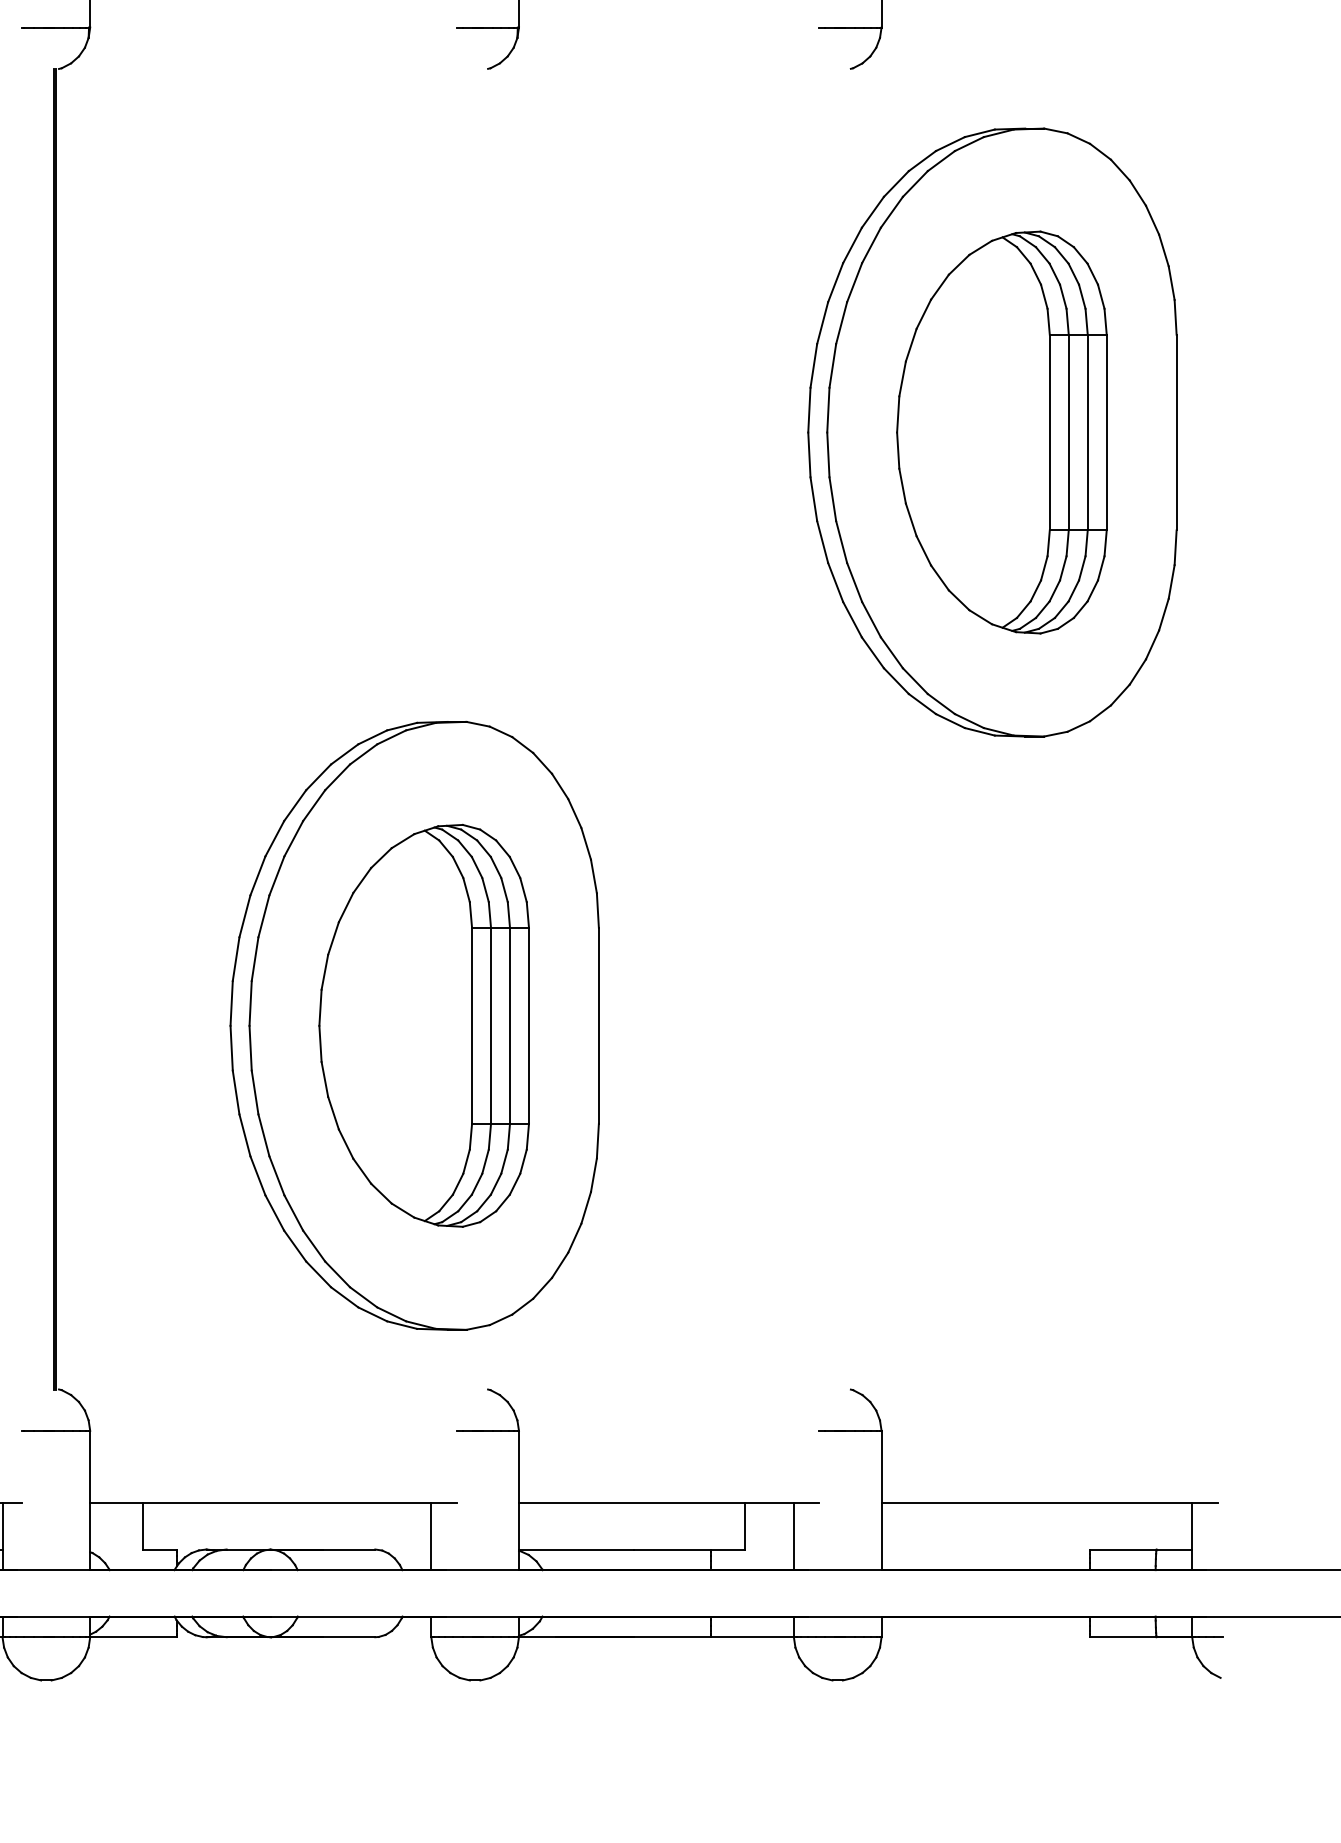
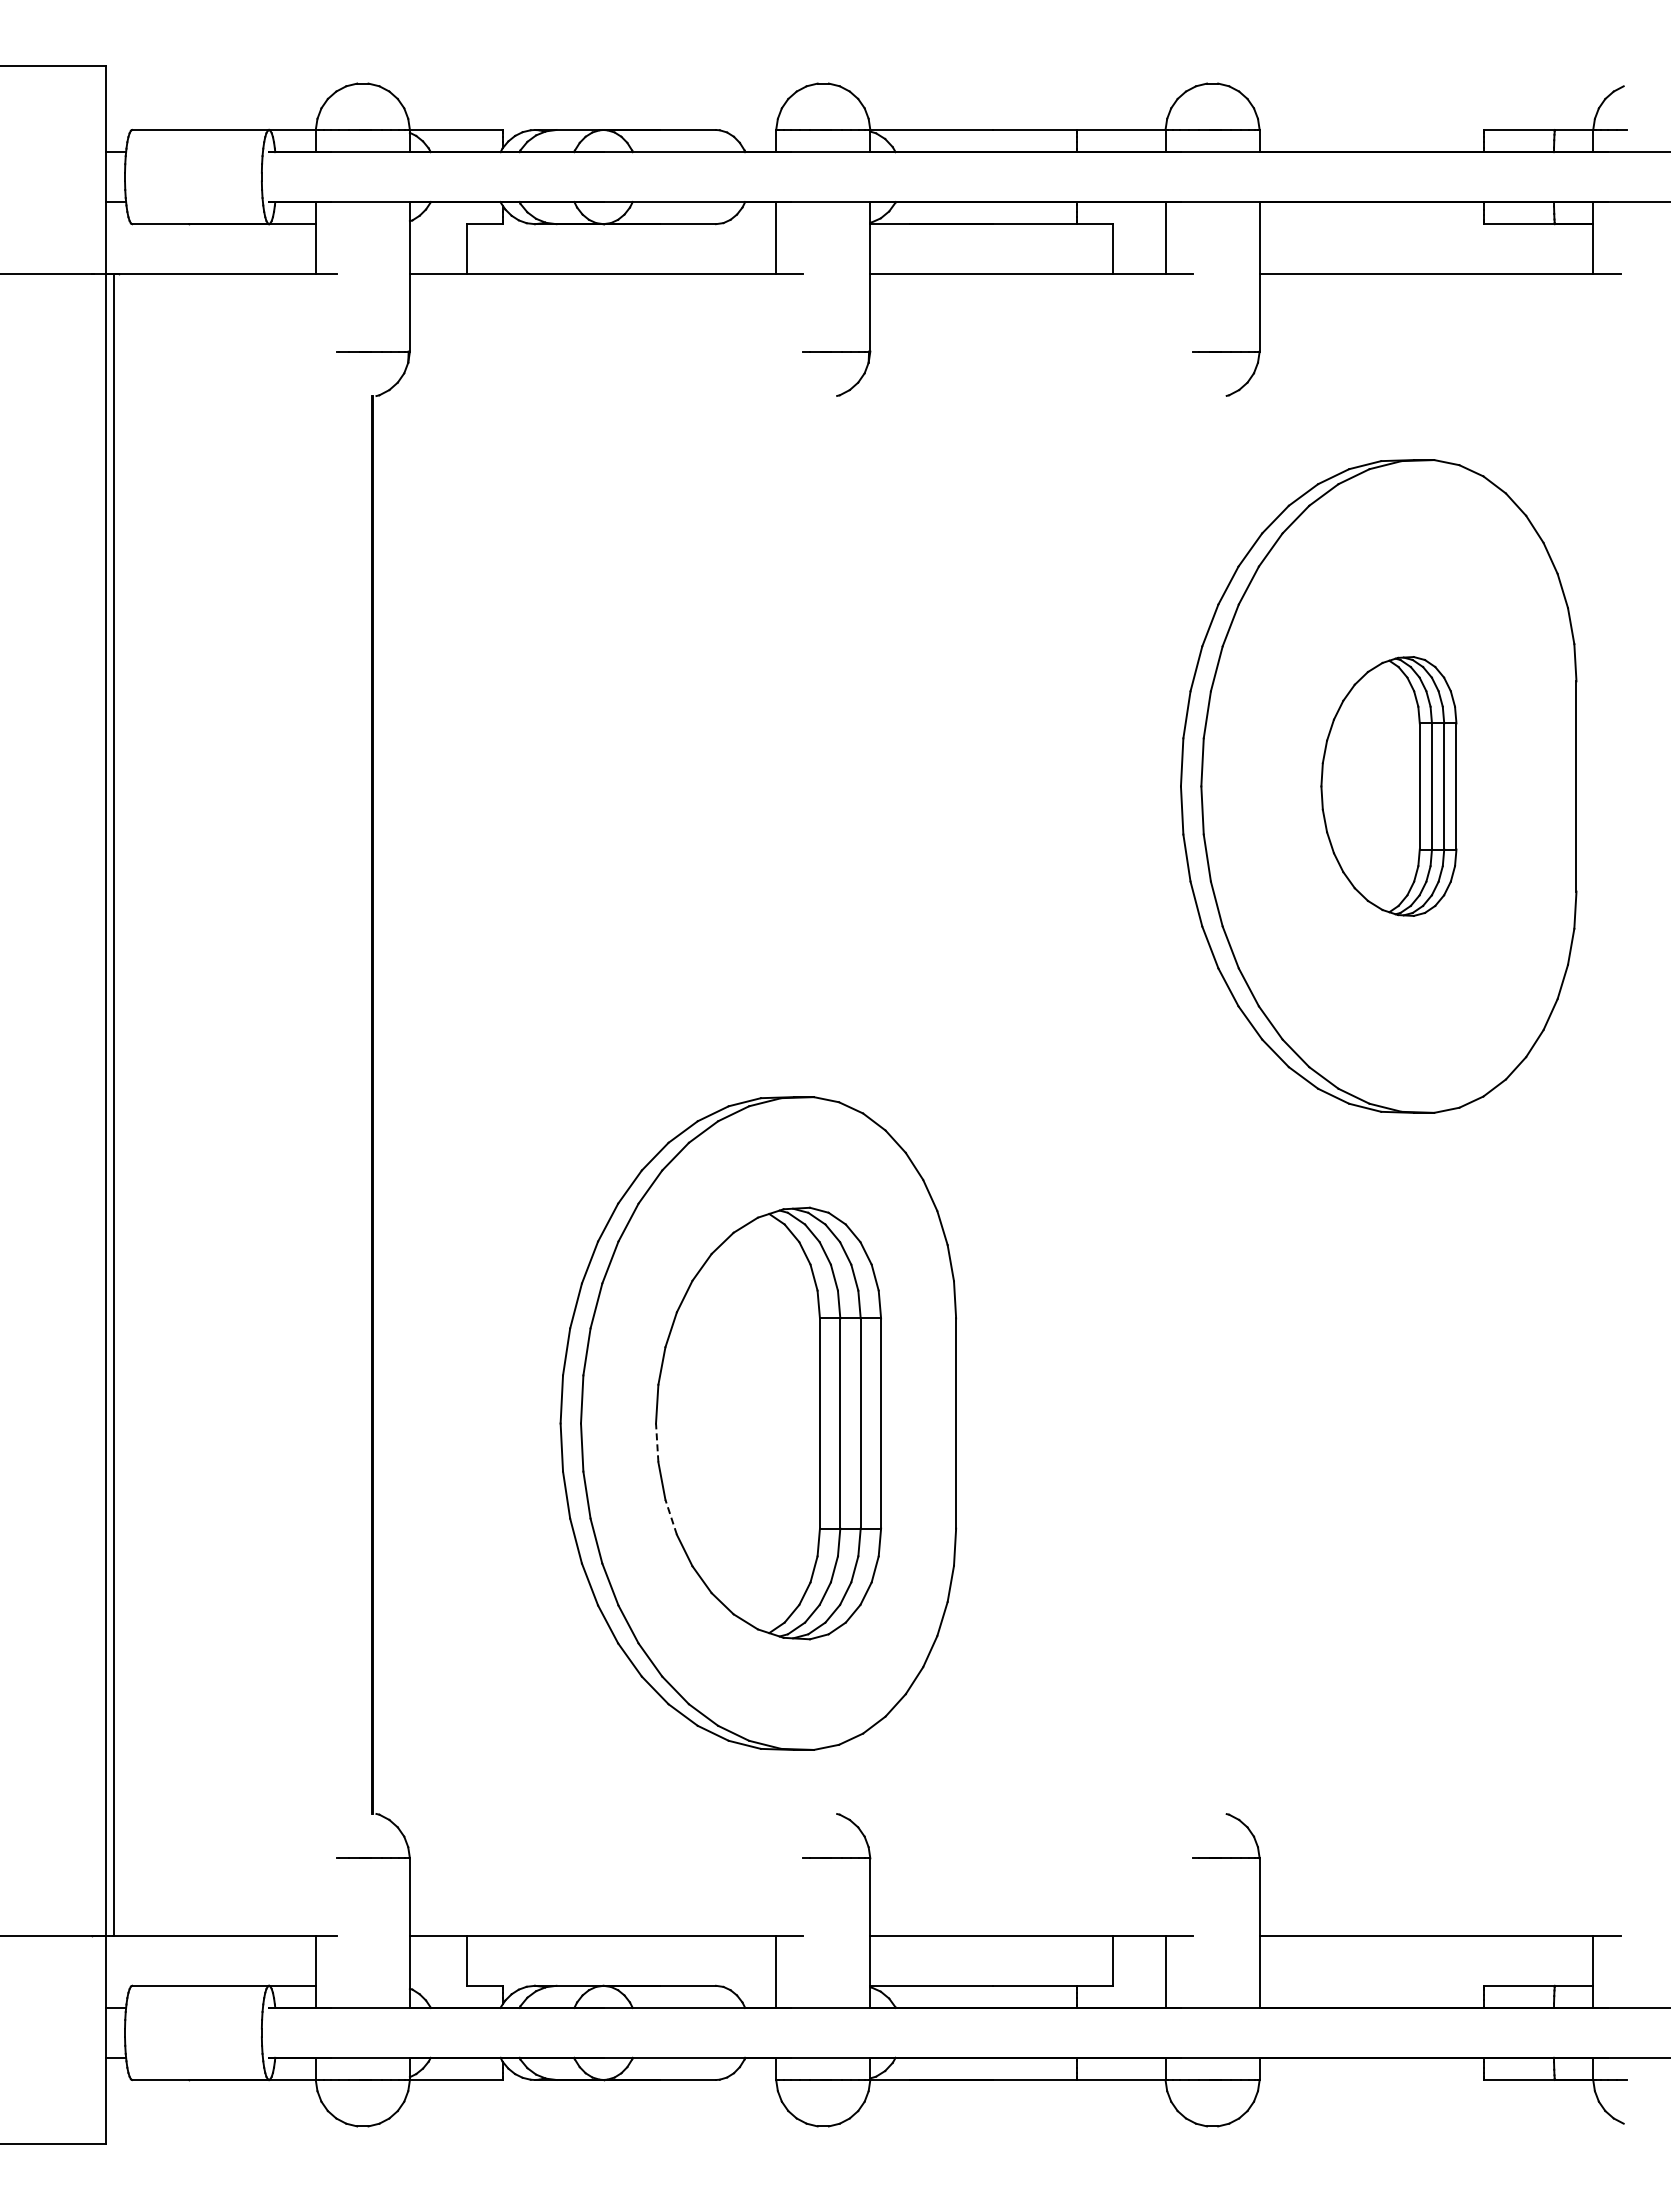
part: (1001, 432) -> (1388, 786), size x0.6
line: (320, 1043) -> (657, 1442), solid -> dashed
line: (333, 1112) -> (671, 1516), solid -> dashed

